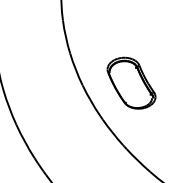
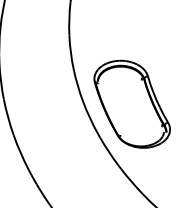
part: (130, 82) -> (131, 103), size x1.67

